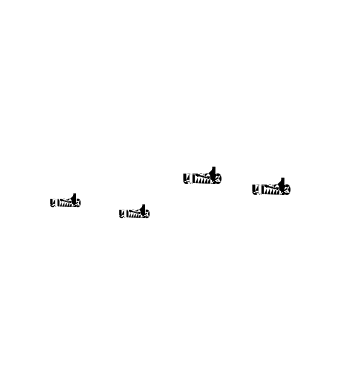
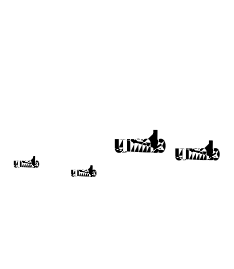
part: (202, 174) -> (140, 140), size x1.6
part: (271, 185) -> (197, 149), size x1.4

